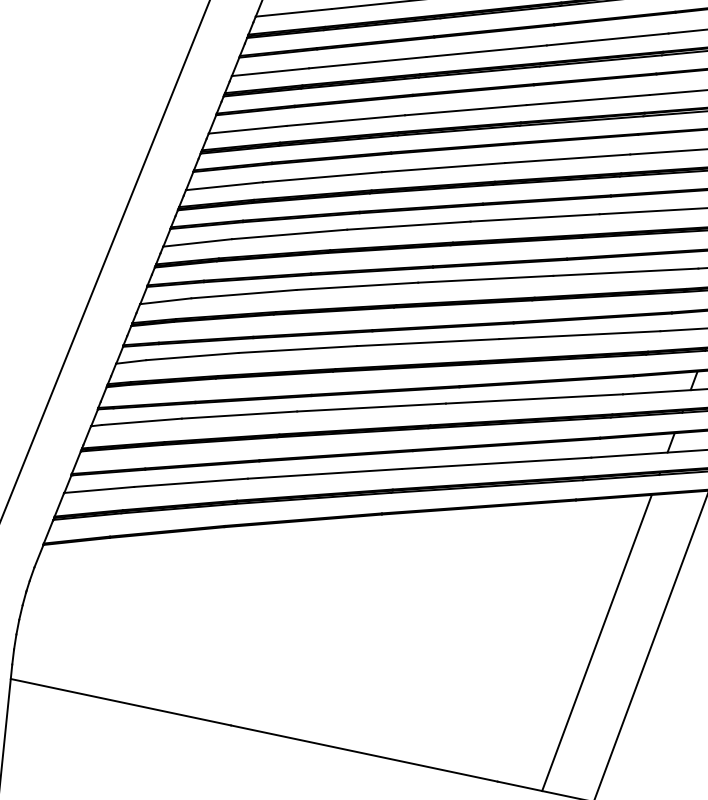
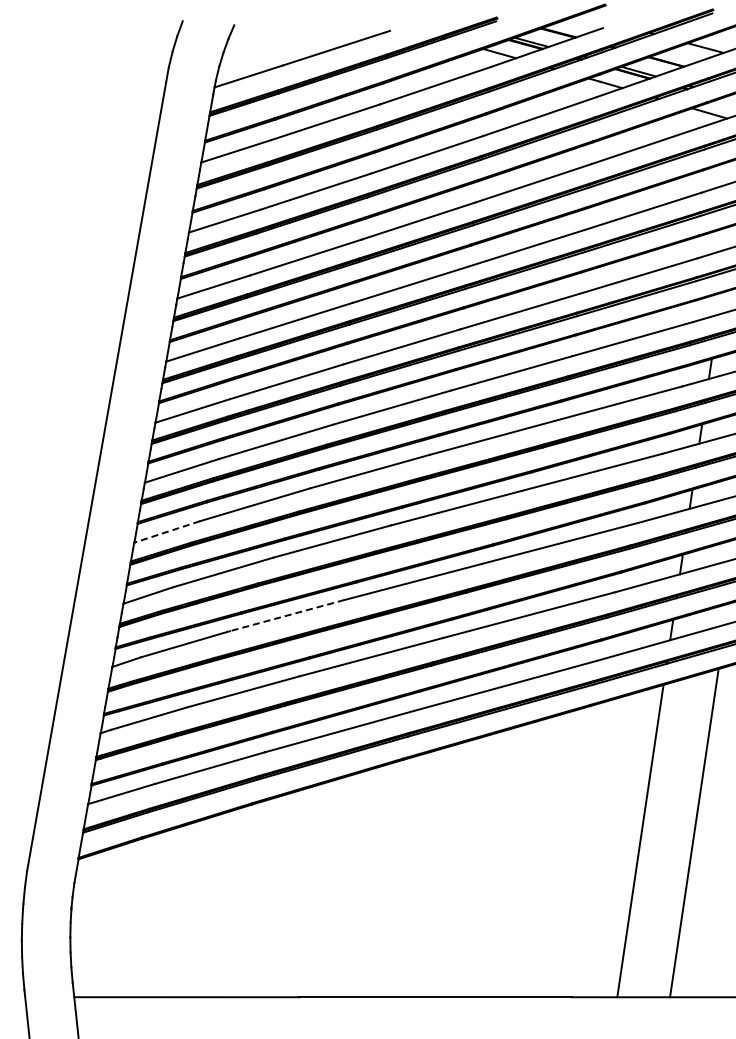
line: (198, 242) -> (167, 531), solid -> dashed
line: (297, 349) -> (286, 615), solid -> dashed

